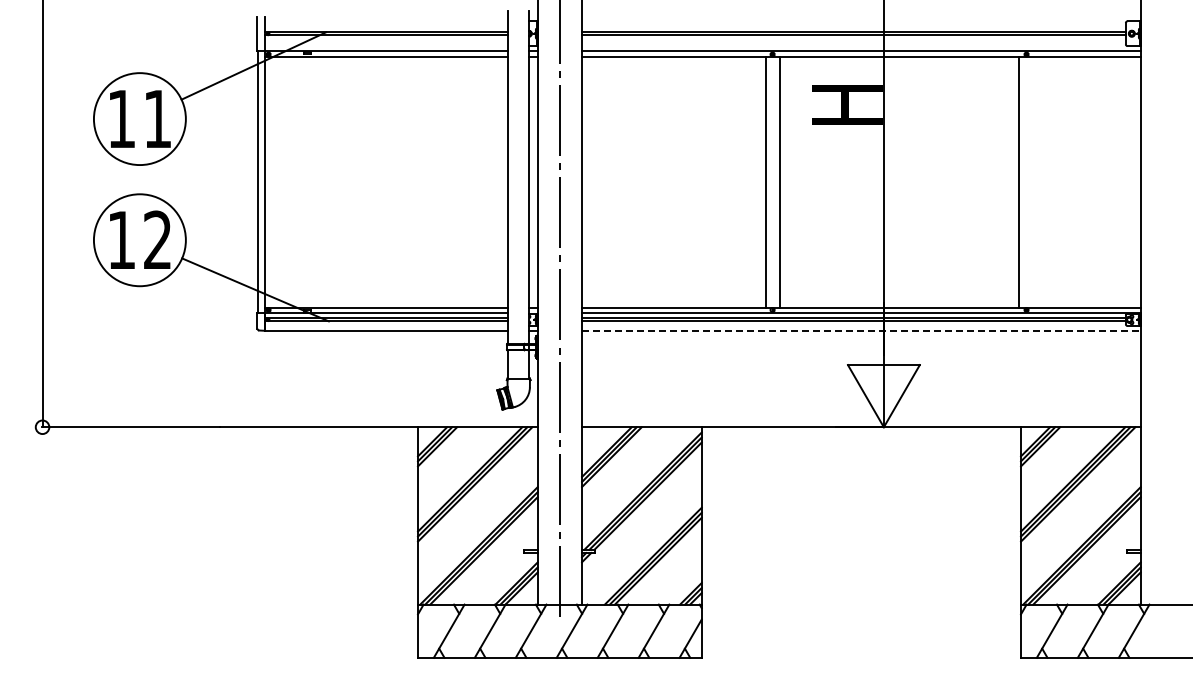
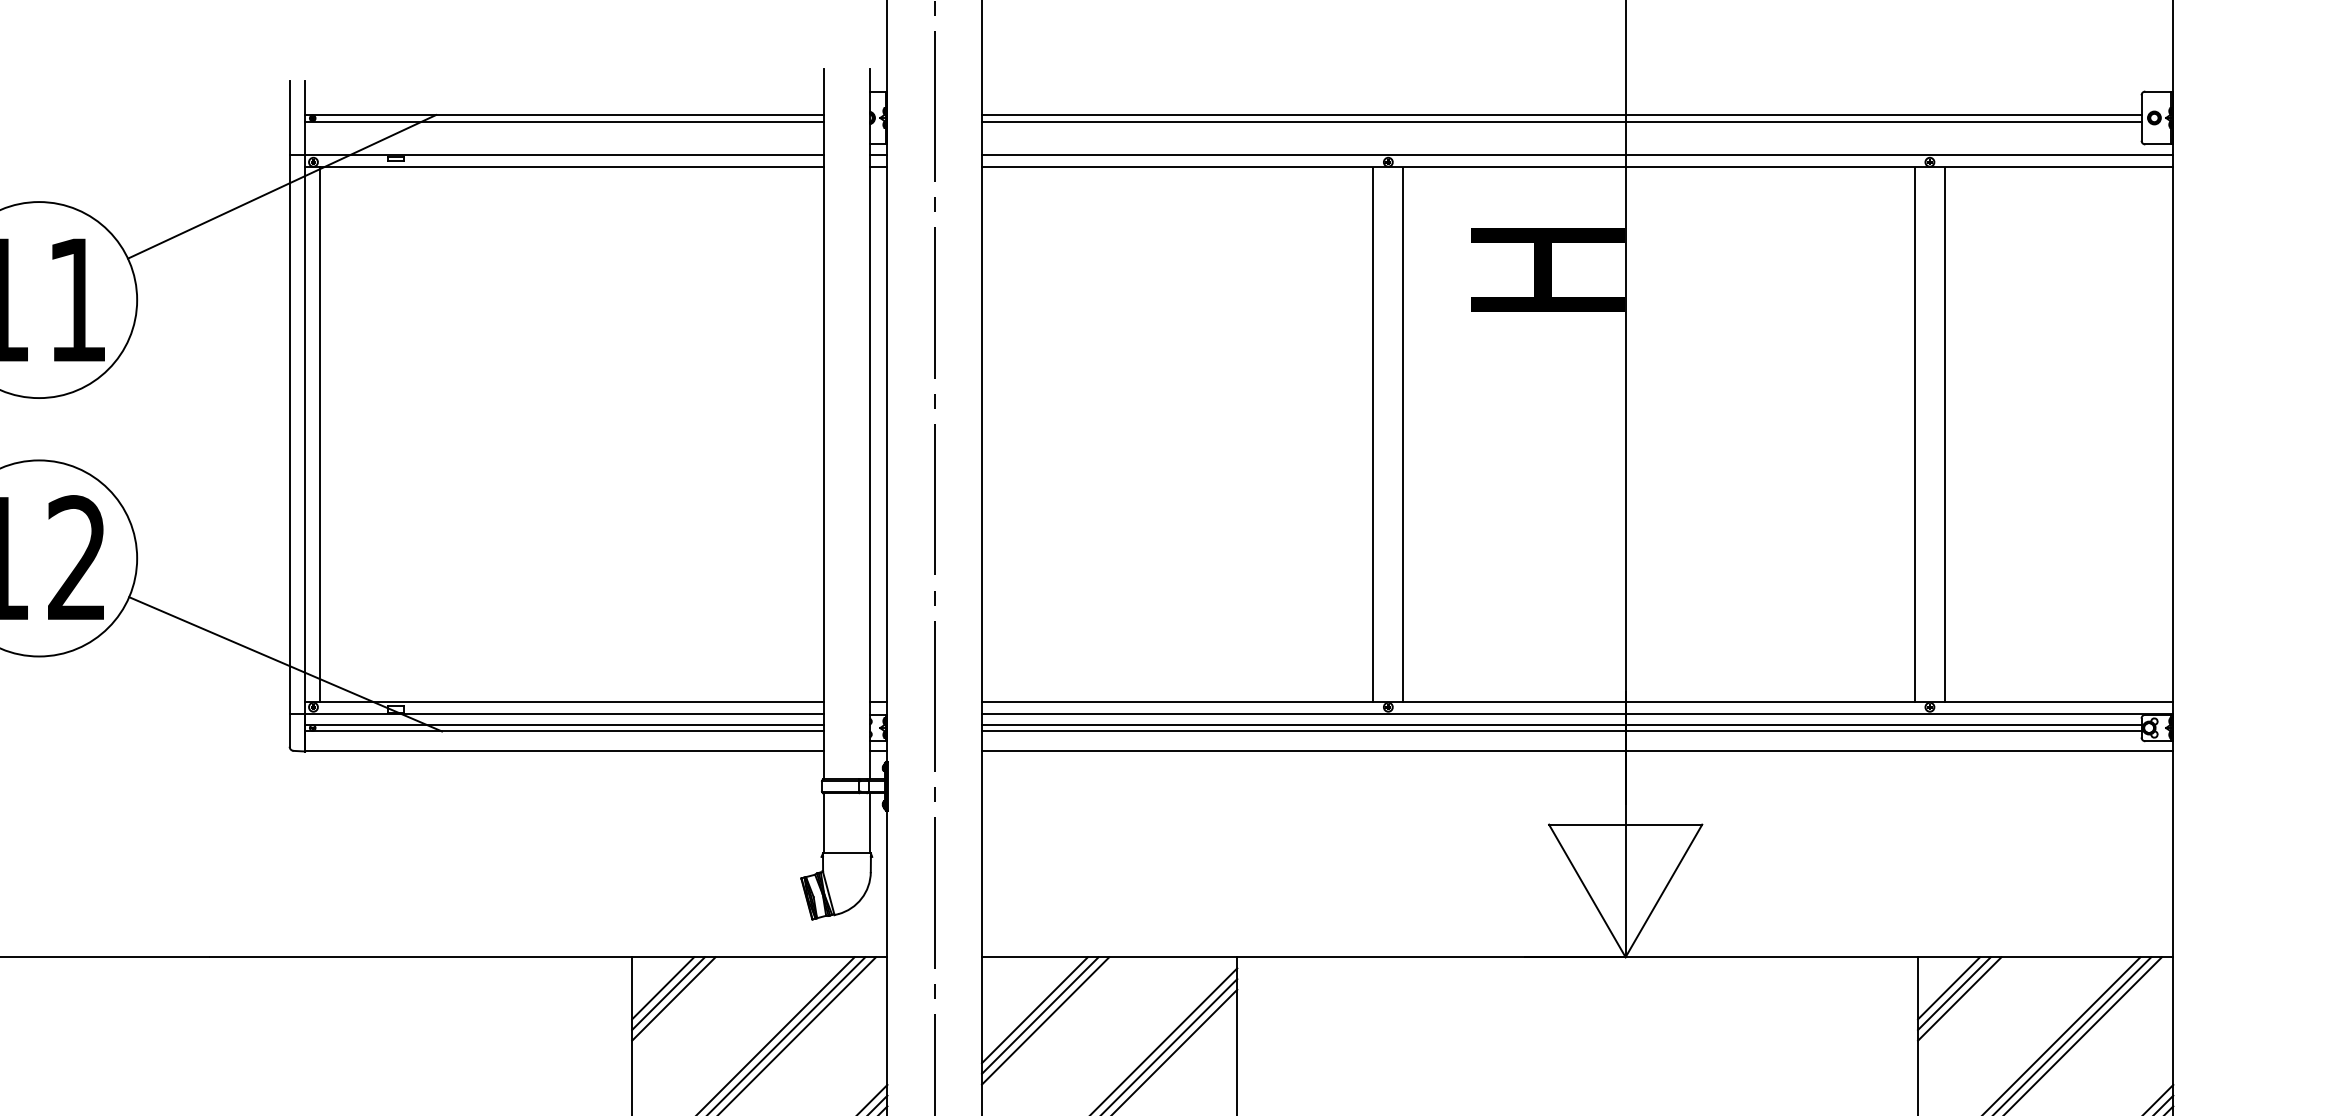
line: (271, 181) -> (319, 433), added
line: (1033, 181) -> (1944, 433), added
line: (861, 330) -> (1577, 750), dashed -> solid

